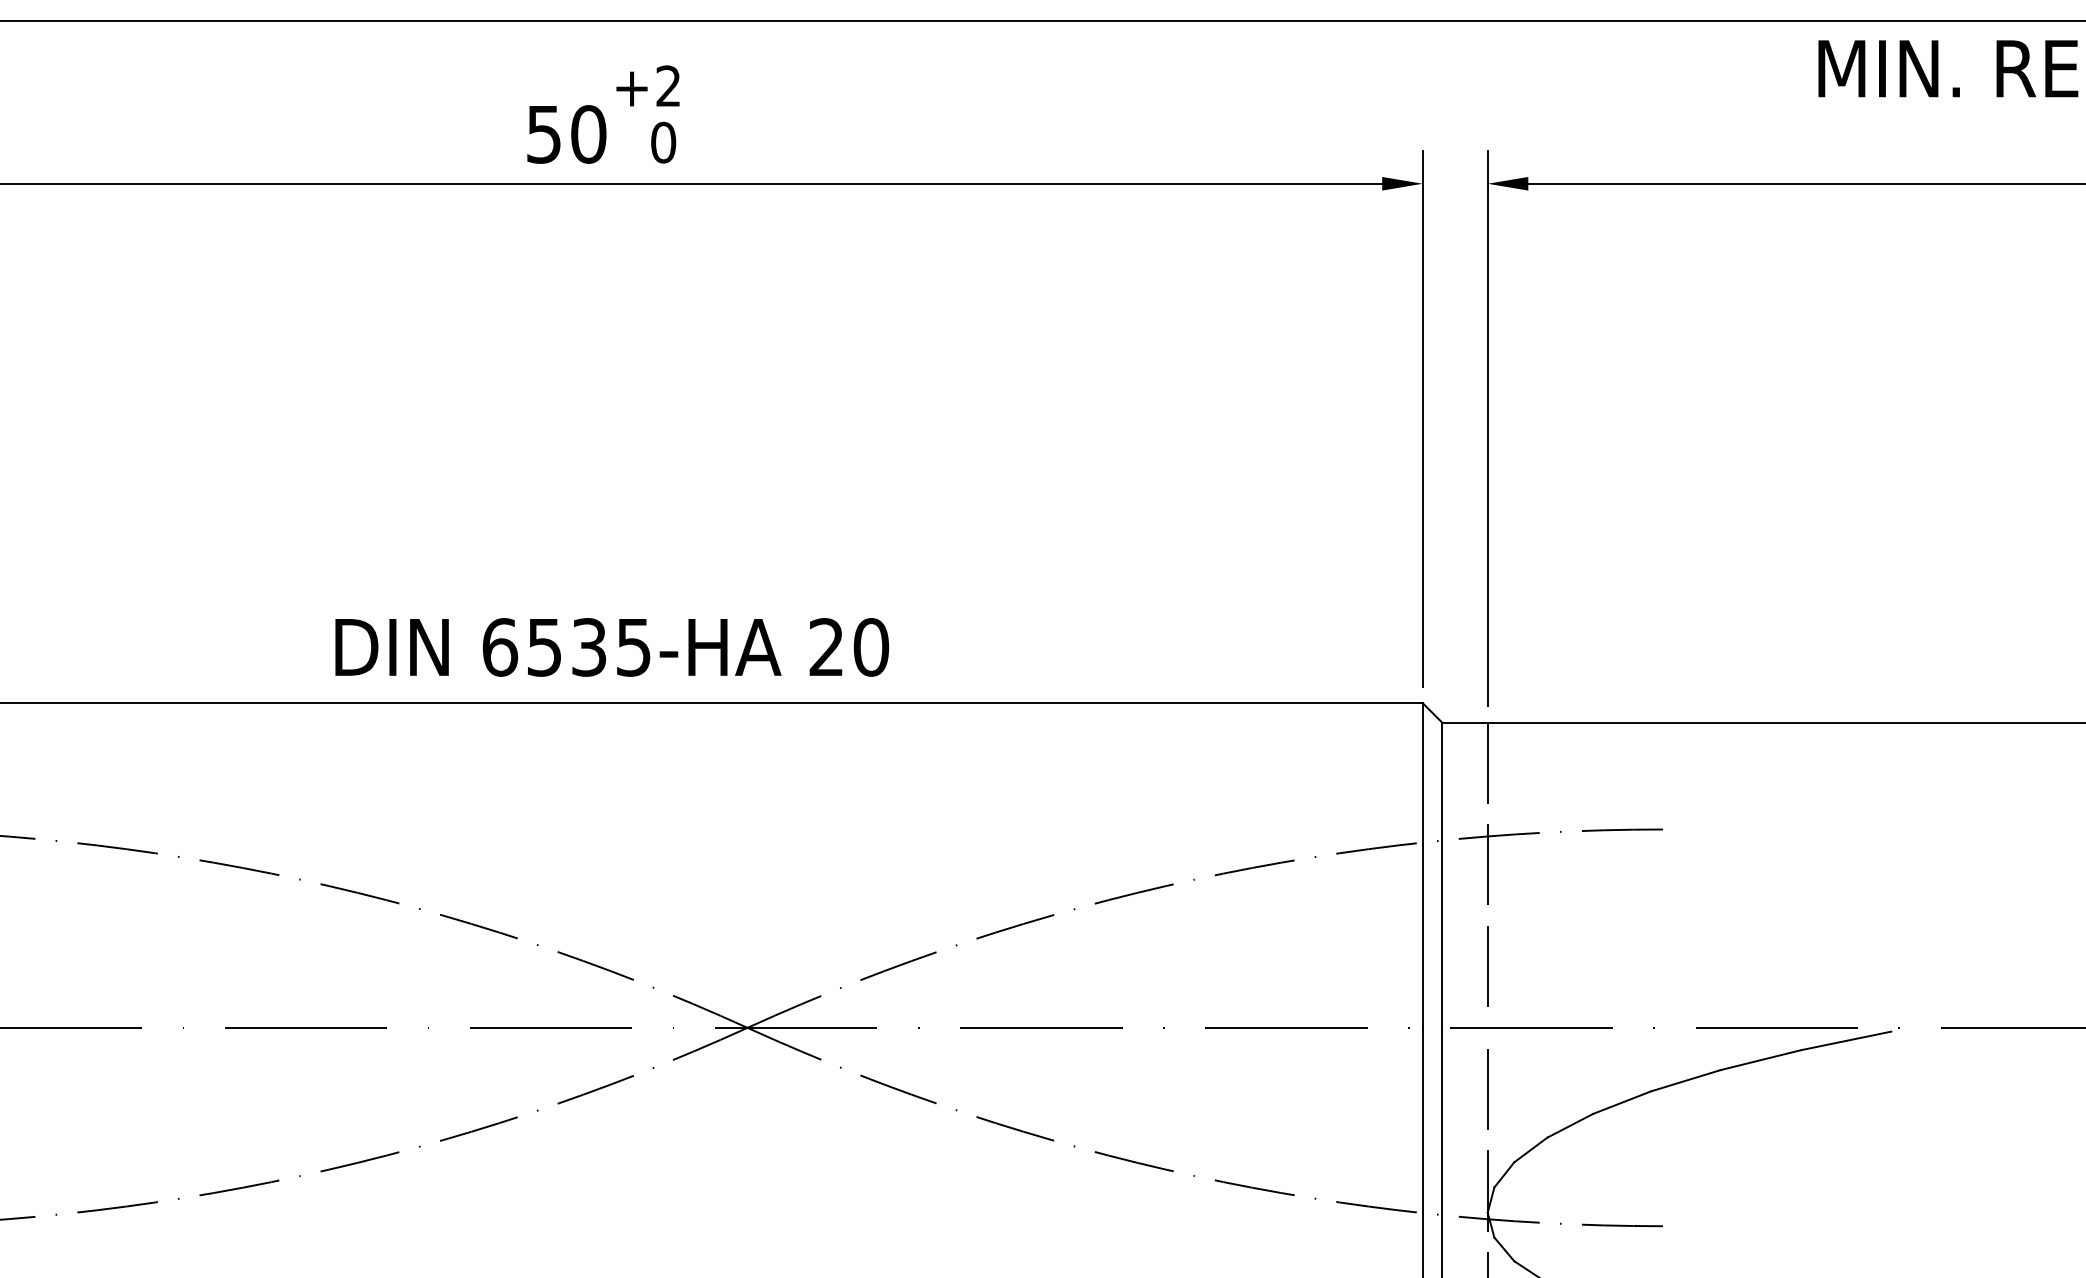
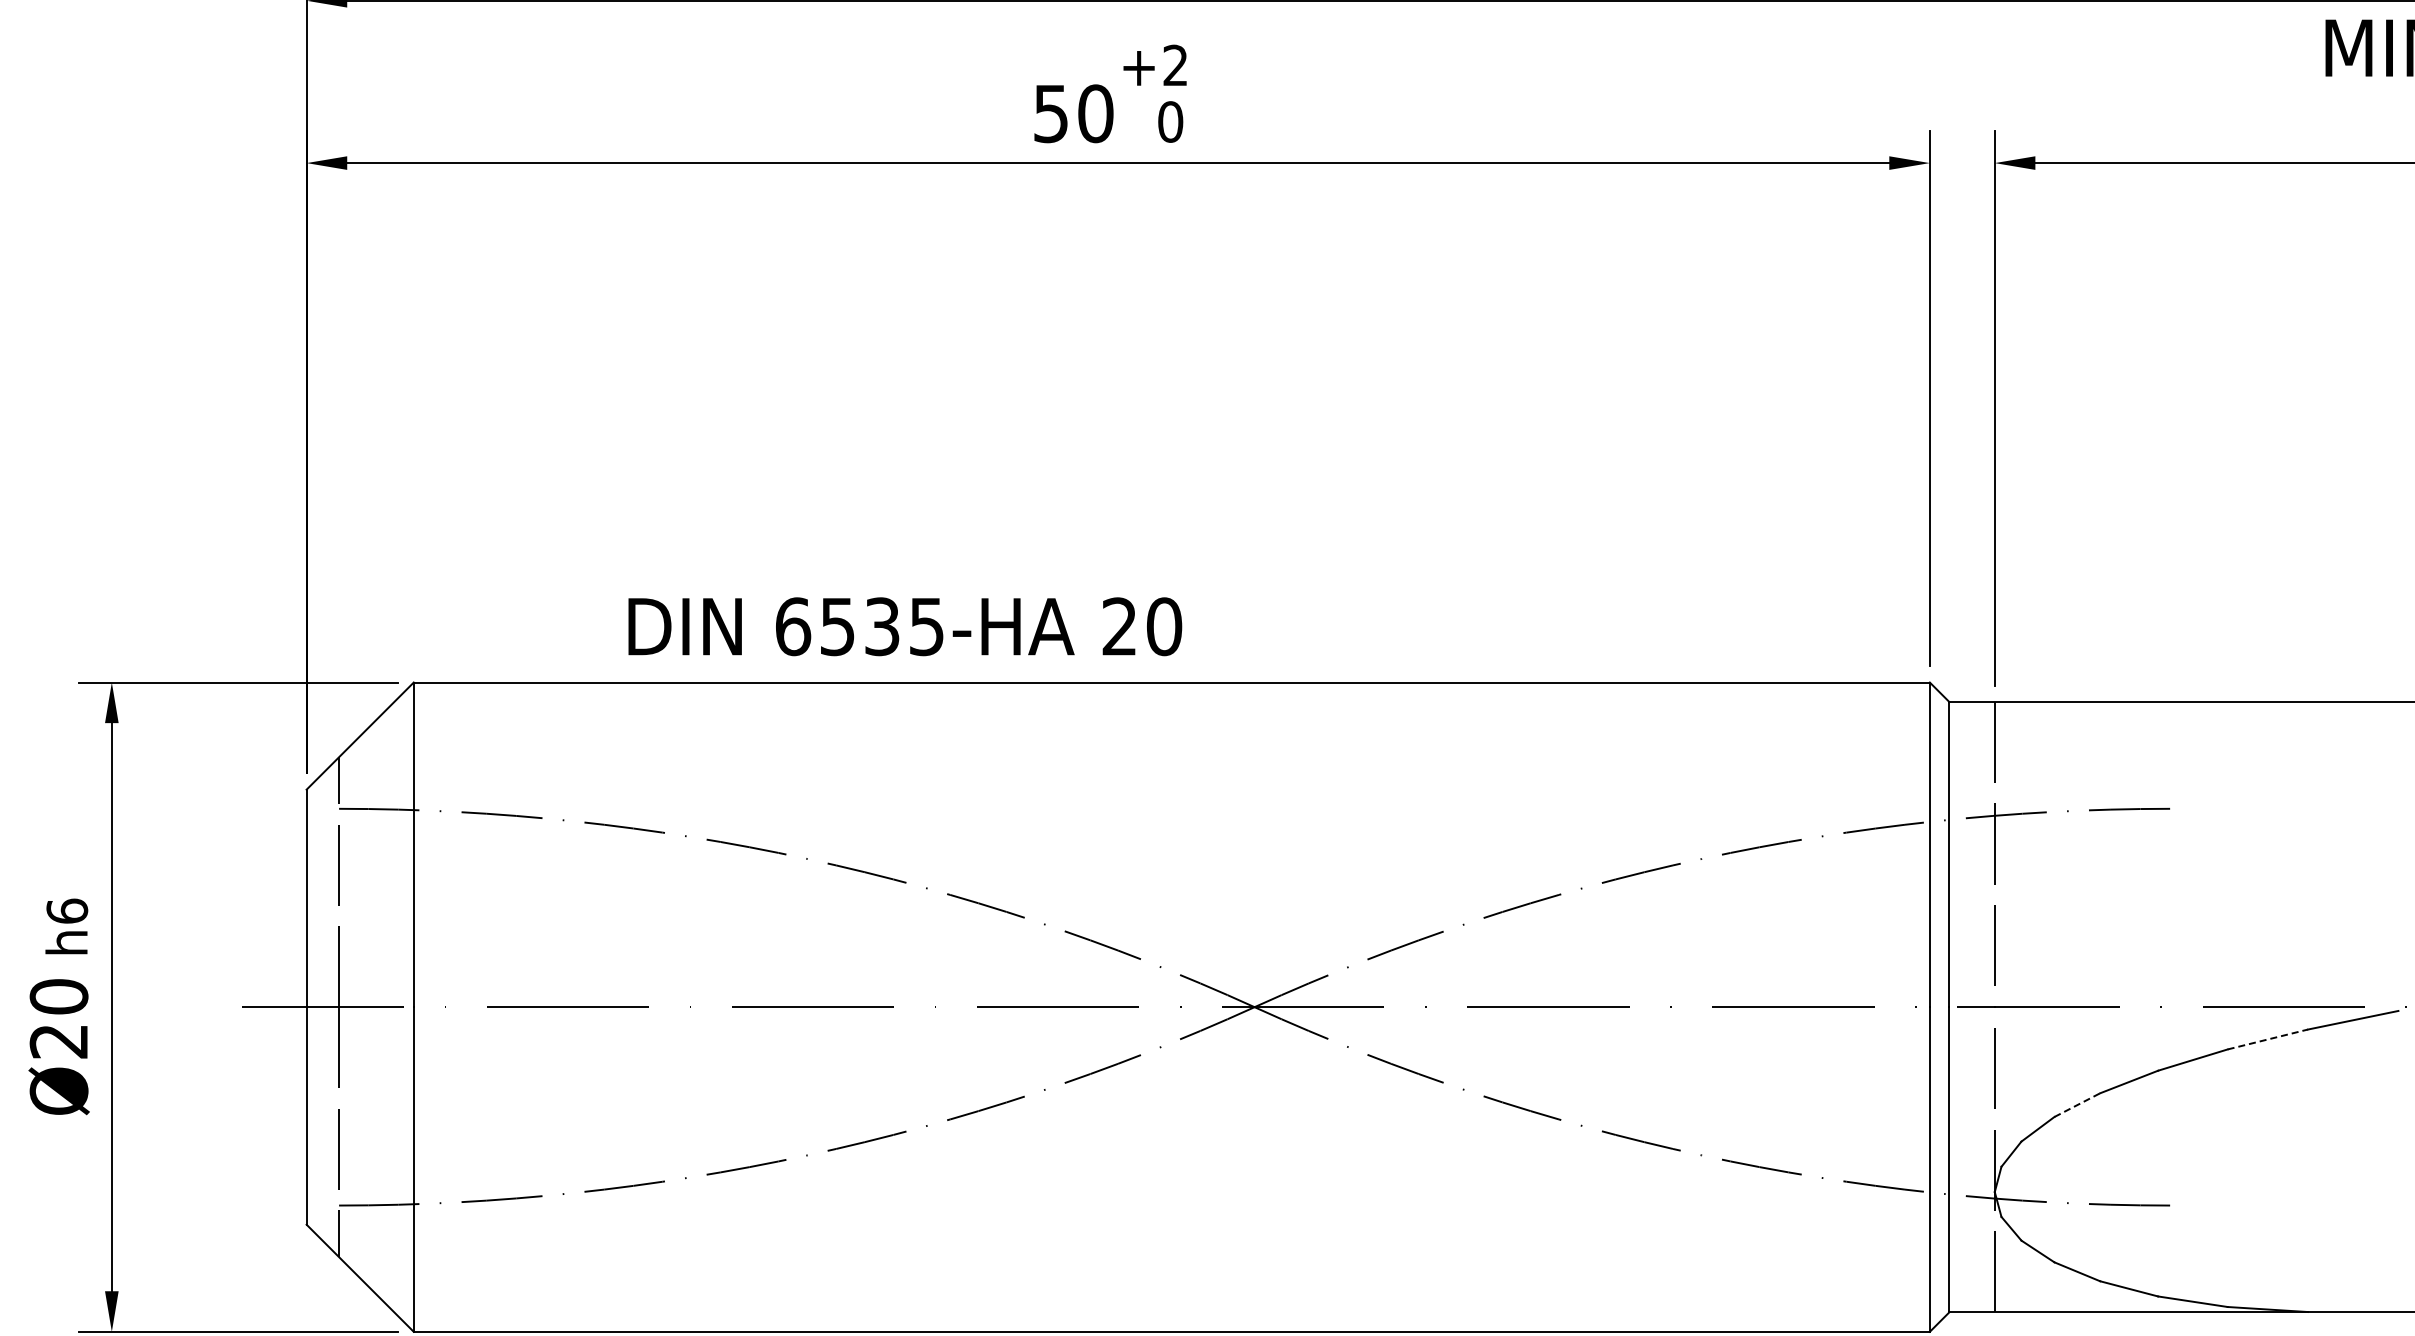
text: (612, 647) -> (905, 626), moved
line: (1761, 1060) -> (2268, 1039), solid -> dashed
line: (1570, 1126) -> (2077, 1105), solid -> dashed

